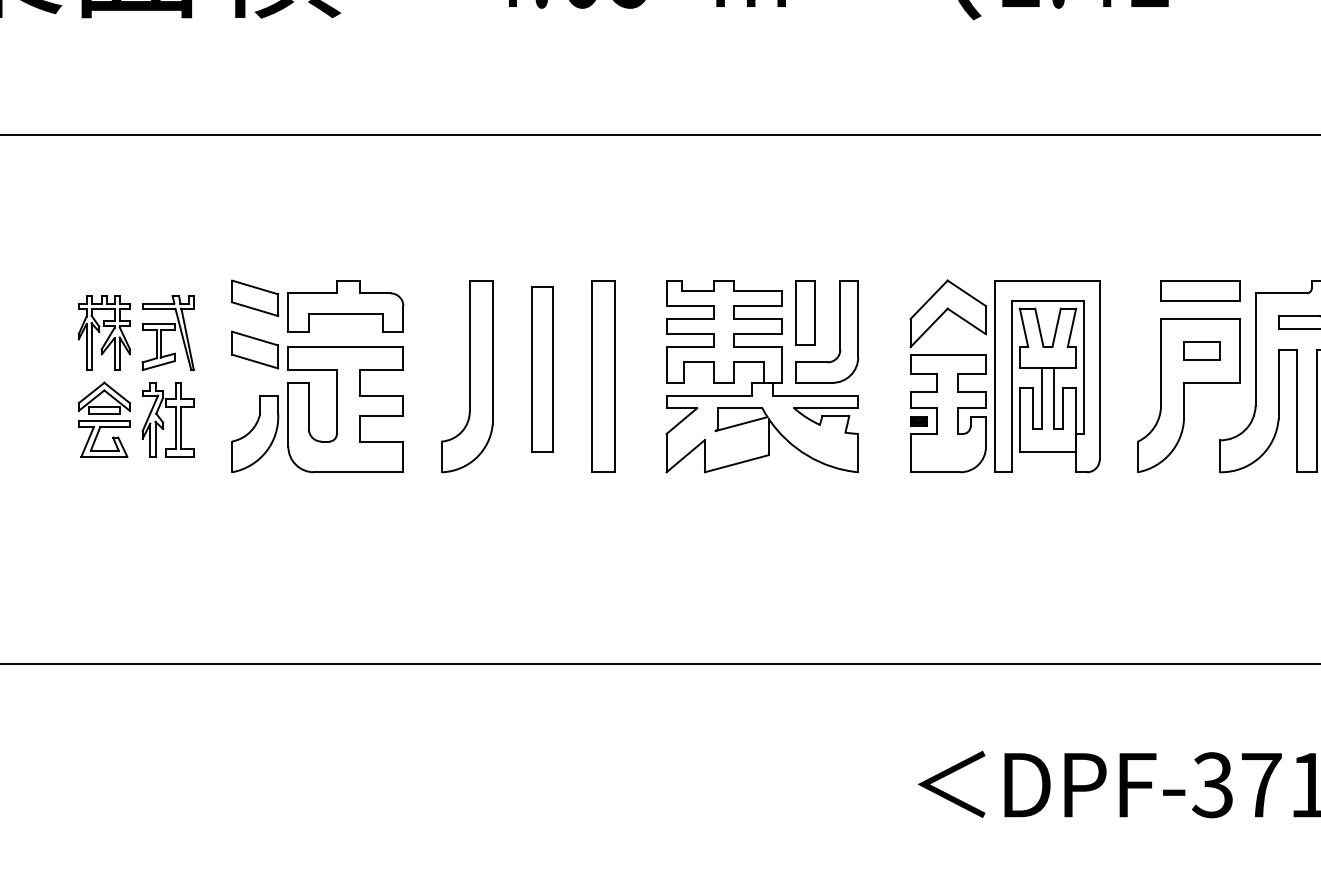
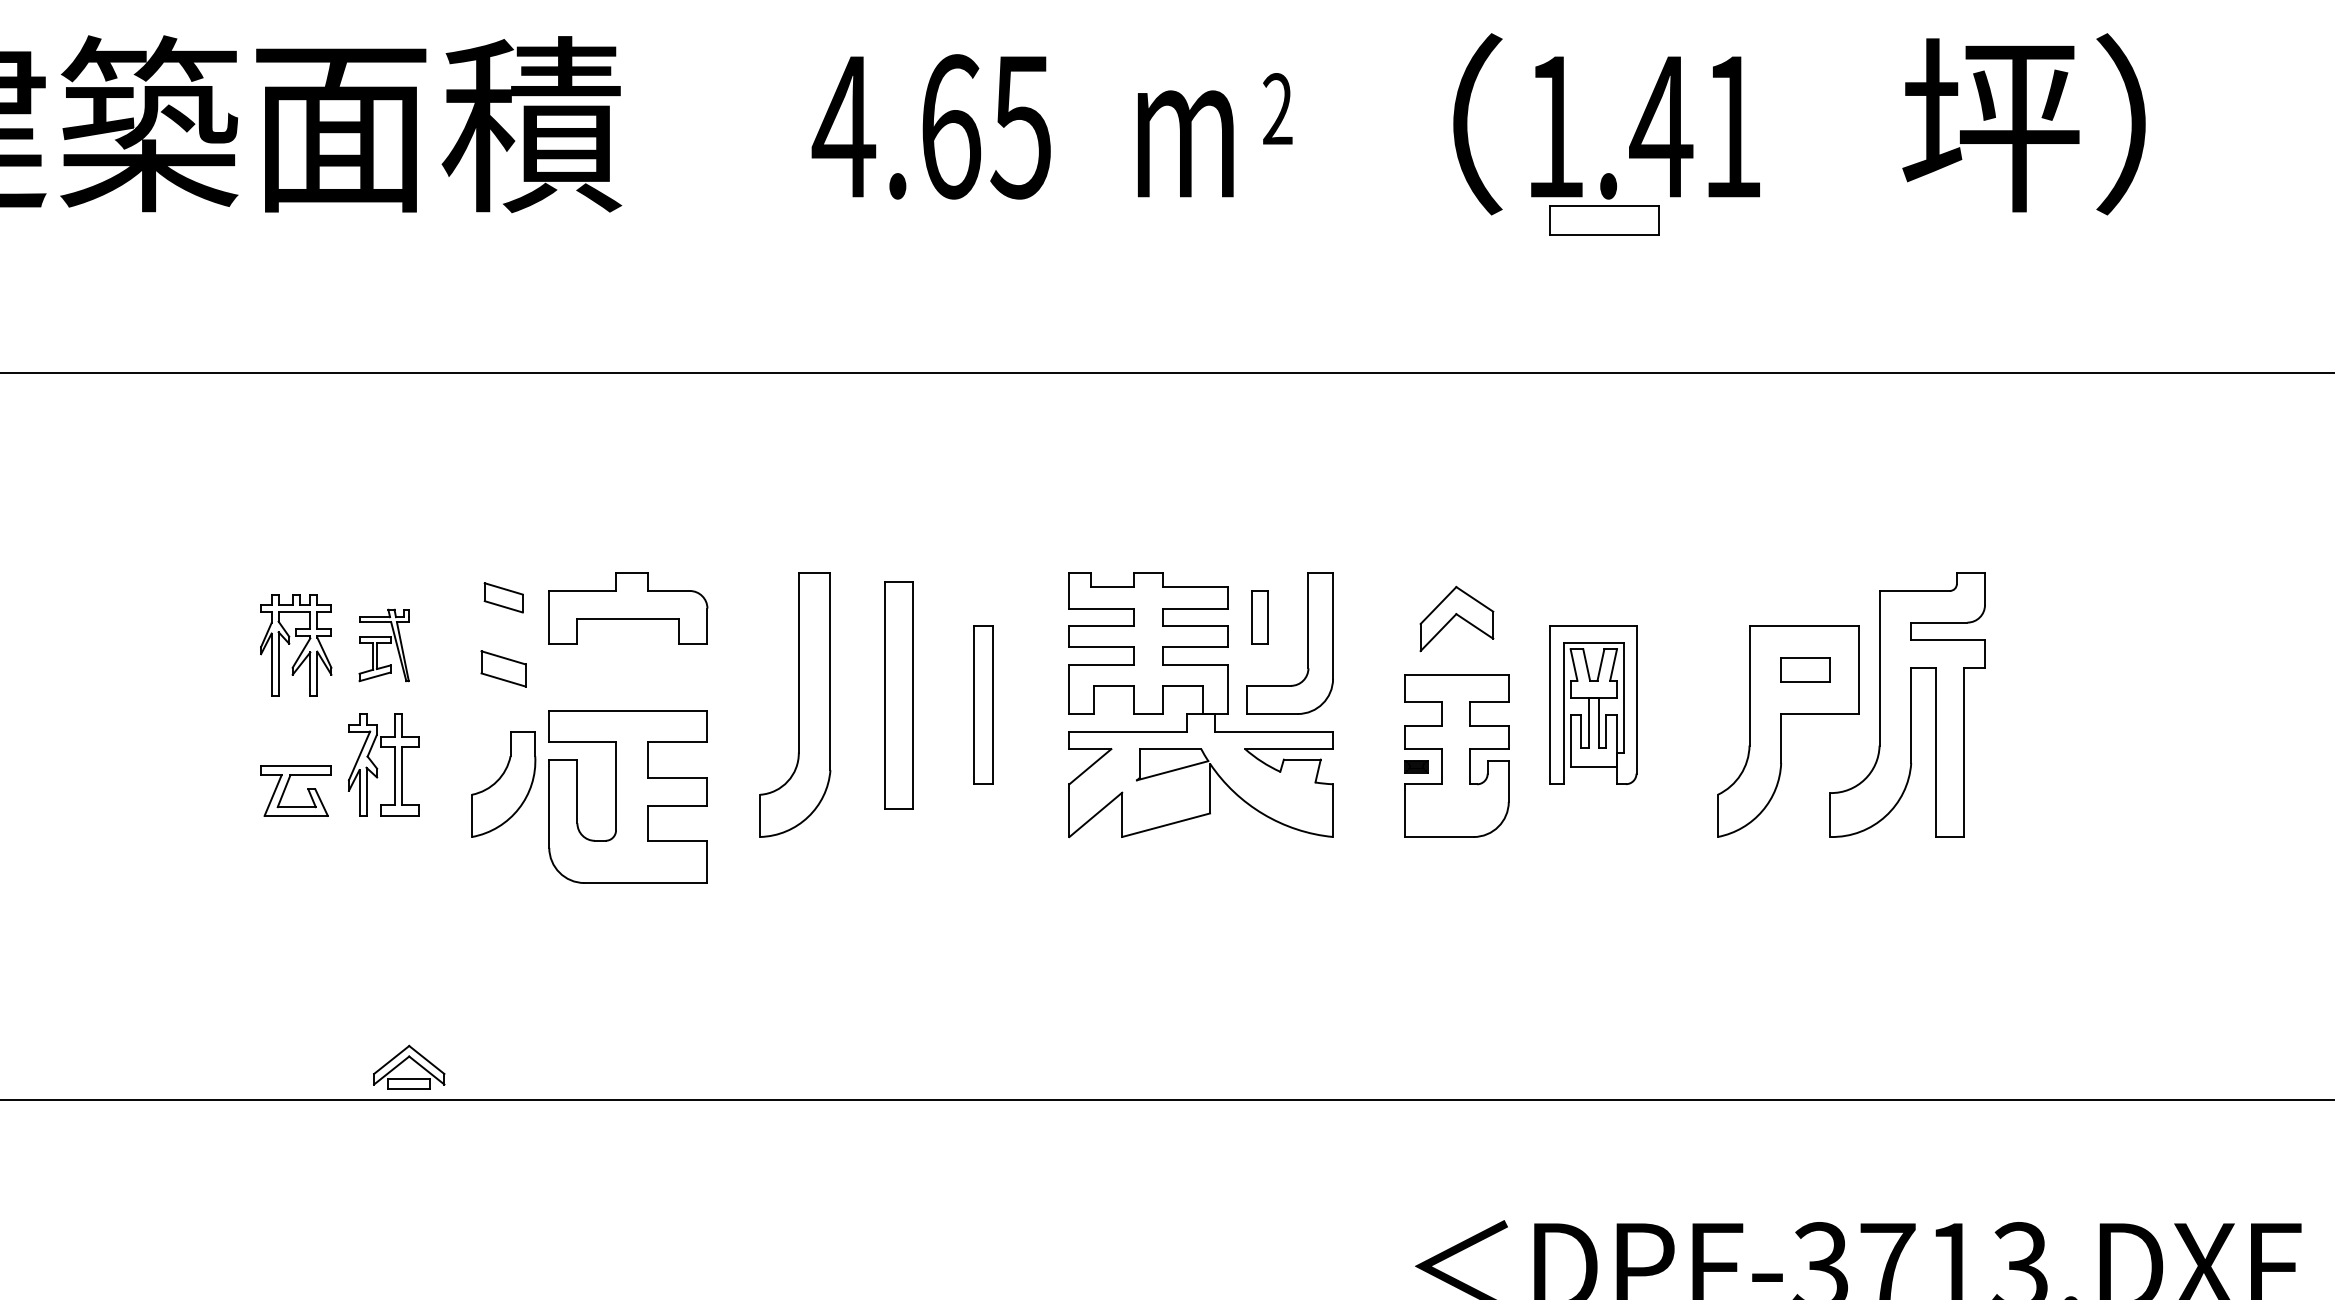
part: (1201, 290) -> (1604, 220), moved
part: (255, 298) -> (503, 597), size x0.6
part: (804, 311) -> (1259, 616), size x0.6
part: (948, 313) -> (1456, 618), size x0.7
part: (168, 333) -> (384, 645), size x0.7
part: (255, 349) -> (503, 668), size x0.7
part: (604, 375) -> (983, 704), size x0.6
part: (1047, 375) -> (1593, 704), size x0.6
part: (107, 394) -> (413, 1061), moved
part: (345, 409) -> (627, 796), moved

